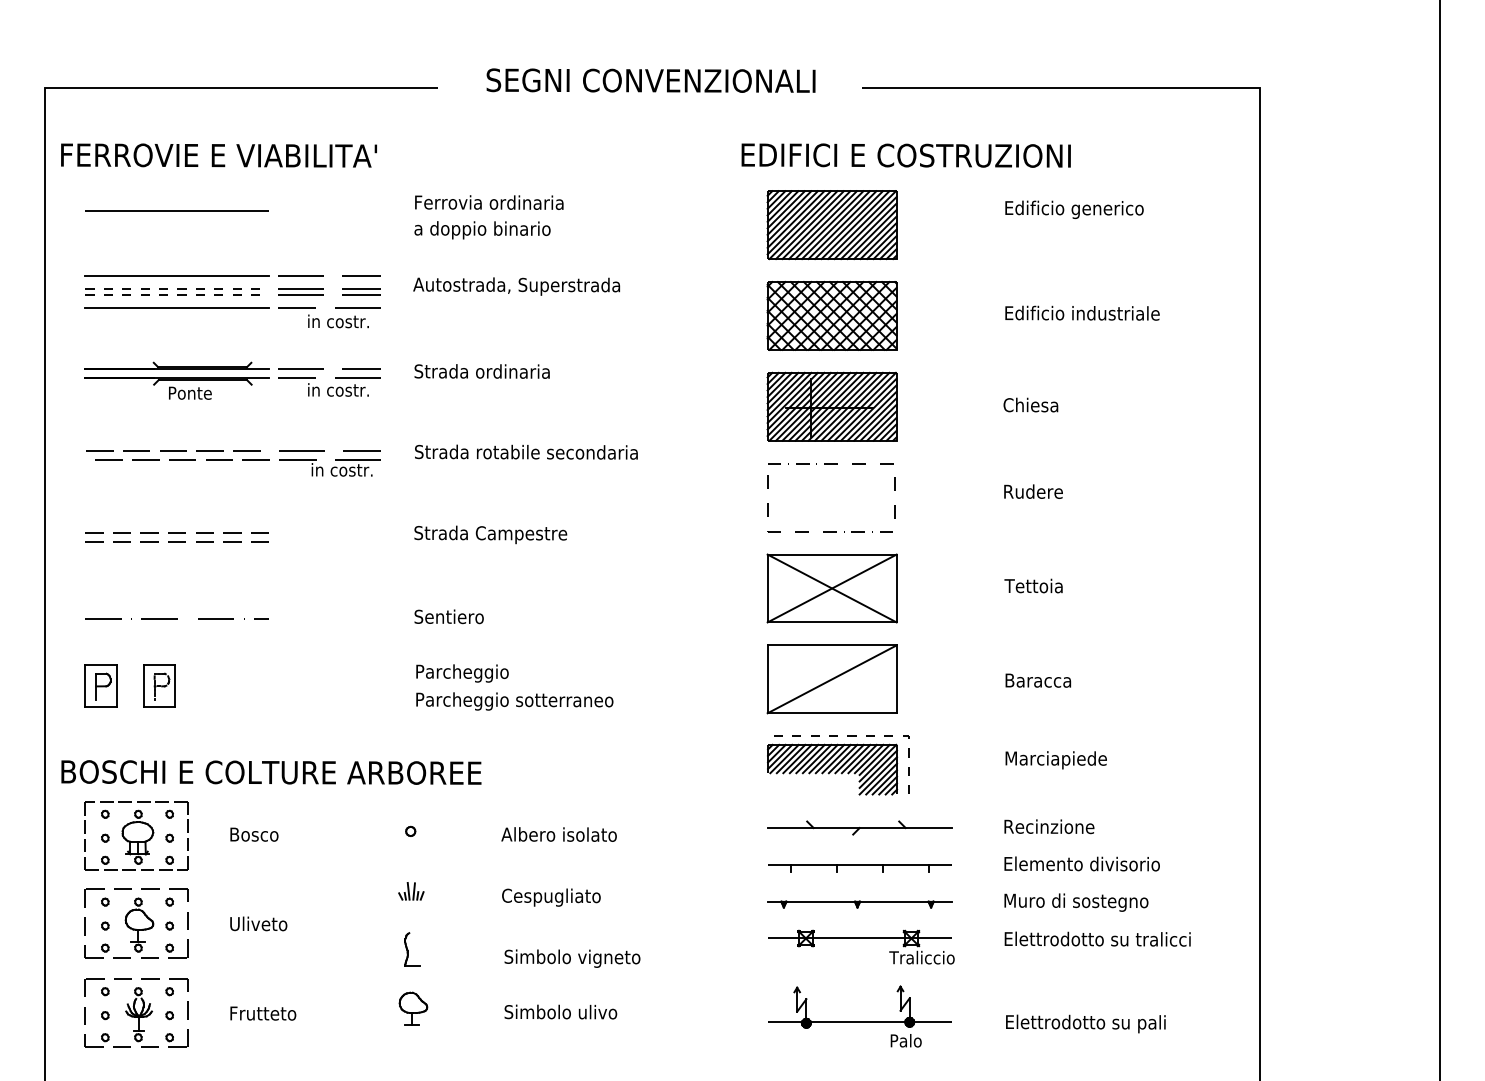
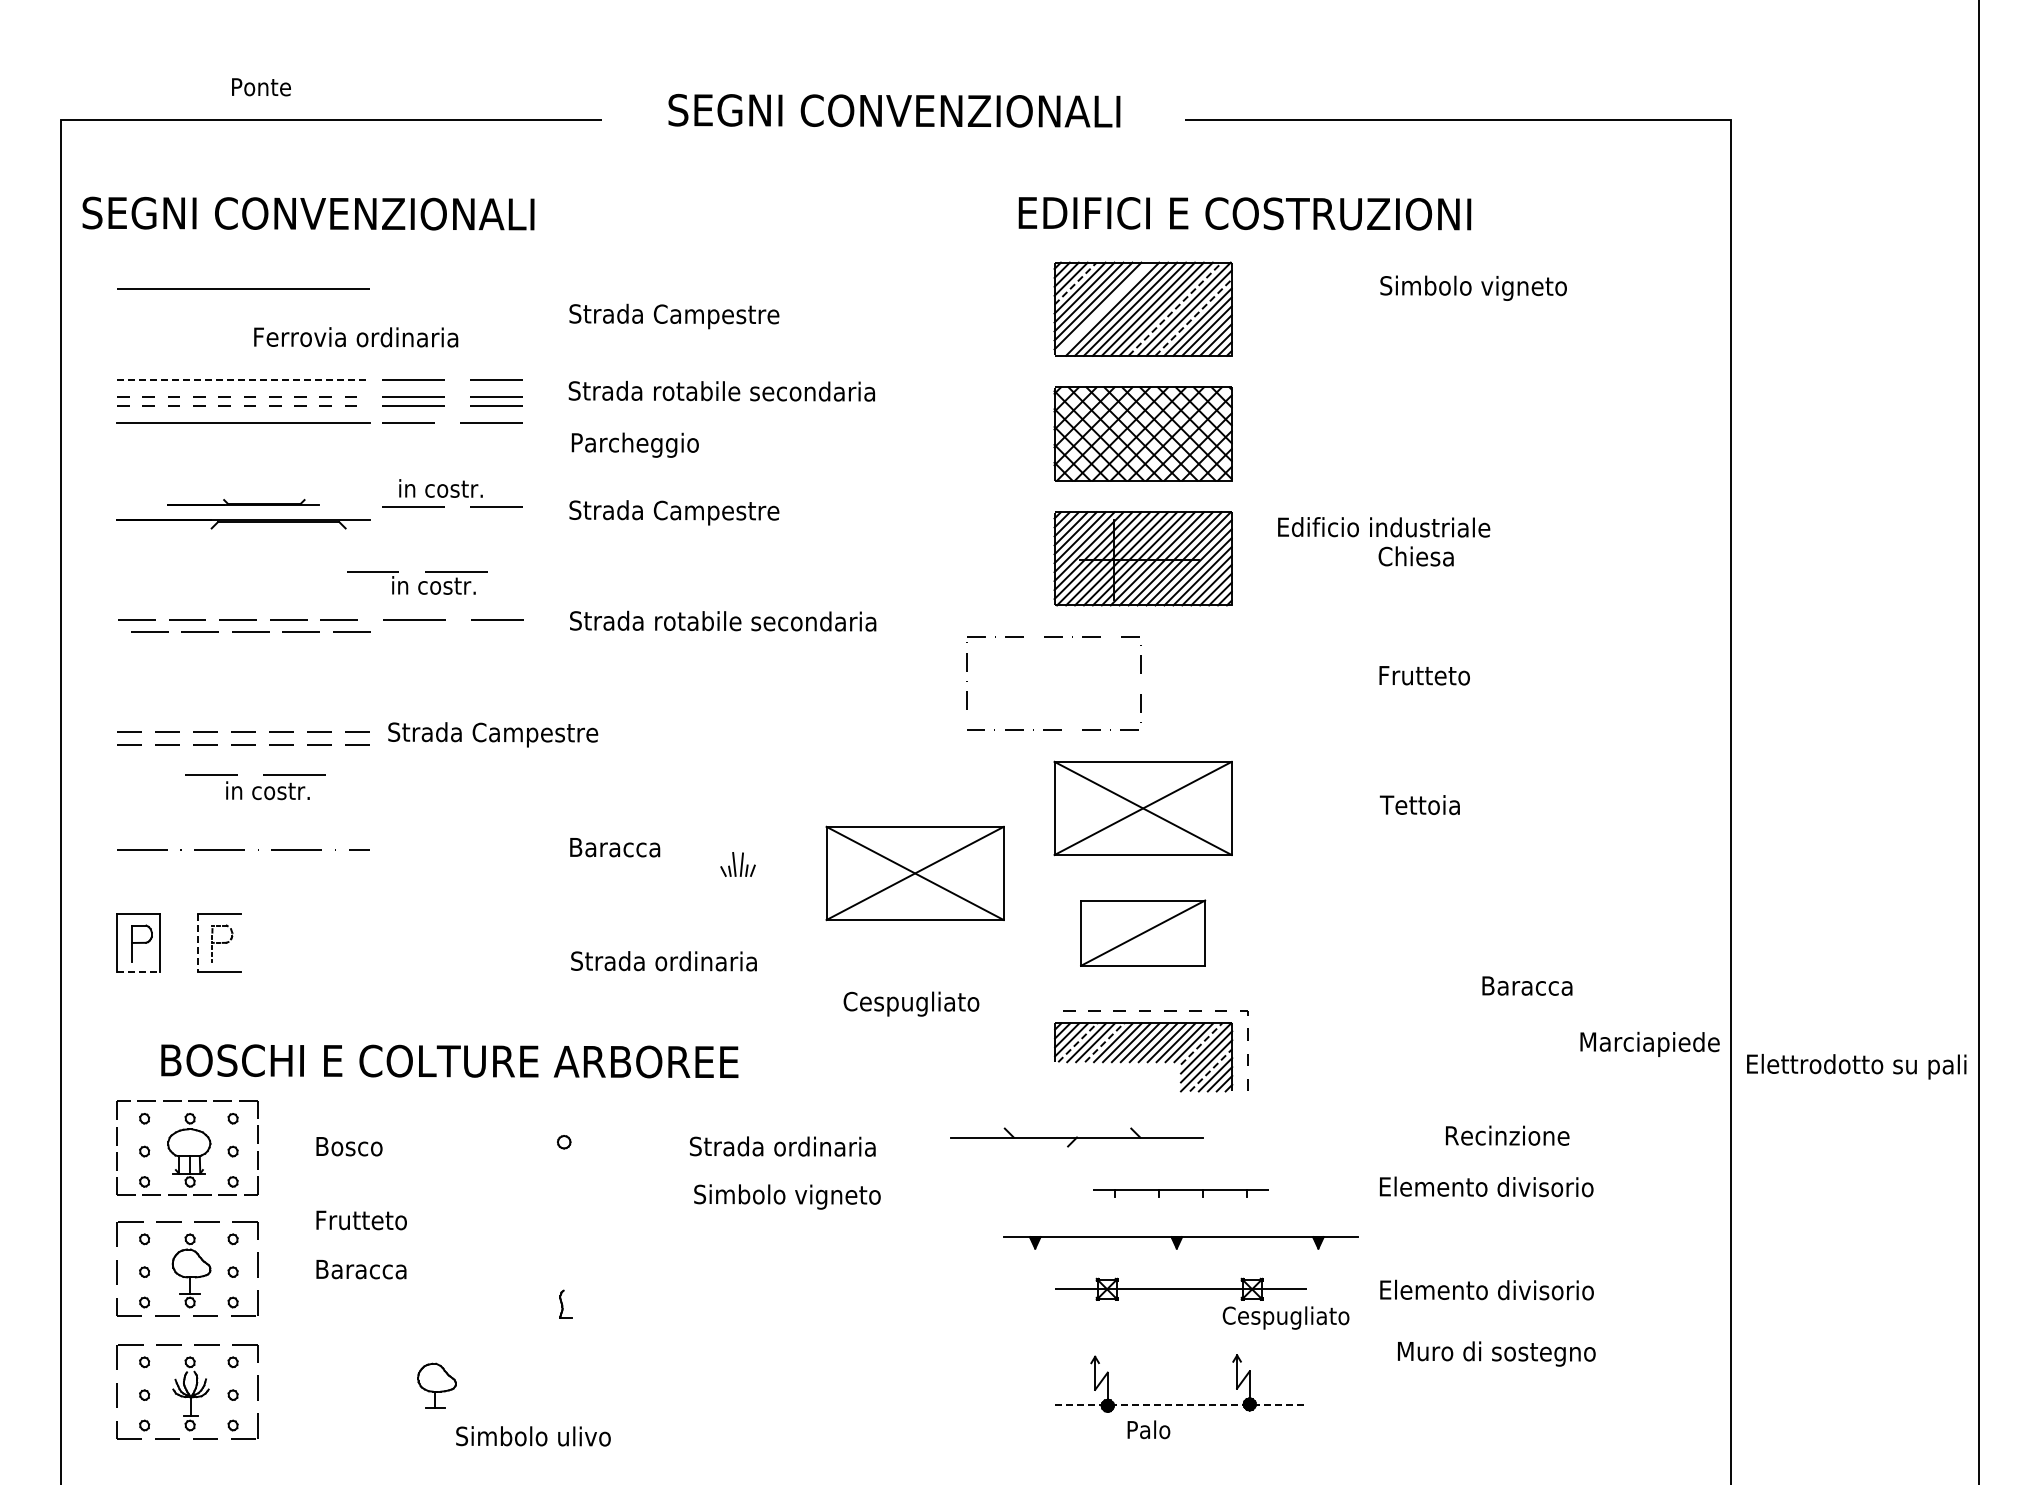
text: (224, 155) -> (308, 213), FERROVIE E VIABILITA' -> SEGNI CONVENZIONALI
text: (489, 202) -> (356, 337), moved
line: (782, 206) -> (1075, 283), solid -> dashed
text: (1074, 209) -> (1475, 287), Edificio generico -> Simbolo vigneto
line: (803, 224) -> (1103, 308), removed
line: (855, 225) -> (1175, 309), solid -> dashed
text: (491, 230) -> (674, 316), a doppio binario -> Strada Campestre
line: (868, 231) -> (1193, 317), solid -> dashed
line: (178, 276) -> (244, 379), solid -> dashed
text: (525, 286) -> (721, 393), Autostrada, Superstrada -> Strada rotabile secondaria
text: (1082, 313) -> (1384, 527), moved
text: (338, 321) -> (440, 488), moved
part: (177, 365) -> (243, 502), size x0.6
text: (521, 373) -> (716, 512), Strada ordinaria -> Strada Campestre
part: (329, 387) -> (255, 787), moved
text: (190, 393) -> (261, 87), moved
part: (830, 464) -> (1053, 637), moved
part: (330, 467) -> (417, 582), moved
text: (1037, 491) -> (1425, 675), Rudere -> Frutteto
text: (491, 534) -> (493, 734), moved
text: (448, 616) -> (616, 847), Sentiero -> Baracca
part: (665, 635) -> (914, 873), added
text: (461, 672) -> (634, 444), moved
part: (831, 678) -> (1142, 932), size x0.7
text: (1038, 680) -> (1527, 985), moved
line: (143, 686) -> (197, 943), solid -> dashed
line: (175, 686) -> (240, 942), removed
text: (514, 701) -> (706, 963), Parcheggio sotterraneo -> Strada ordinaria
line: (100, 707) -> (138, 971), solid -> dashed
line: (784, 758) -> (1077, 1042), solid -> dashed
line: (804, 758) -> (1104, 1042), solid -> dashed
line: (875, 759) -> (1202, 1043), solid -> dashed
text: (1055, 759) -> (1649, 1043), moved
text: (271, 772) -> (449, 1061), moved
line: (881, 779) -> (1211, 1070), solid -> dashed
text: (1049, 826) -> (1507, 1135), moved
part: (859, 828) -> (1076, 1137), moved
text: (568, 834) -> (781, 1146), Albero isolato -> Strada ordinaria
part: (859, 868) -> (1180, 1192), size x0.7
part: (410, 891) -> (737, 864), moved
text: (551, 897) -> (911, 1003), moved
text: (1076, 902) -> (1496, 1353), moved
part: (859, 904) -> (1180, 1242), size x1.4
text: (263, 924) -> (361, 1269), Uliveto -> Baracca
text: (1109, 939) -> (1524, 1290), Elettrodotto su tralicci -> Elemento divisorio
part: (411, 948) -> (565, 1303), size x0.6
text: (572, 958) -> (787, 1196), moved
text: (935, 959) -> (1285, 1317), Traliccio -> Cespugliato
part: (413, 1008) -> (436, 1385), moved
text: (560, 1012) -> (533, 1436), moved
text: (263, 1013) -> (361, 1220), moved
line: (860, 1022) -> (1181, 1404), solid -> dashed
text: (1085, 1023) -> (1856, 1066), moved
text: (905, 1040) -> (1148, 1429), moved

